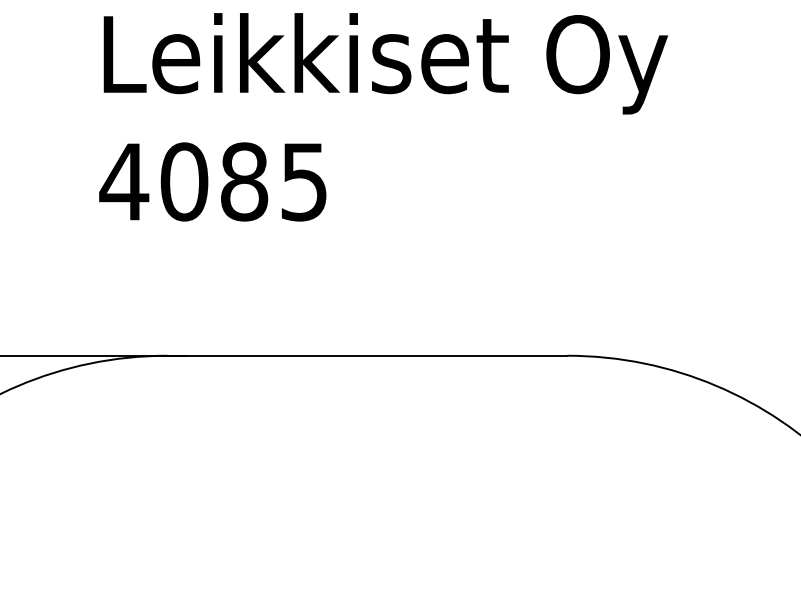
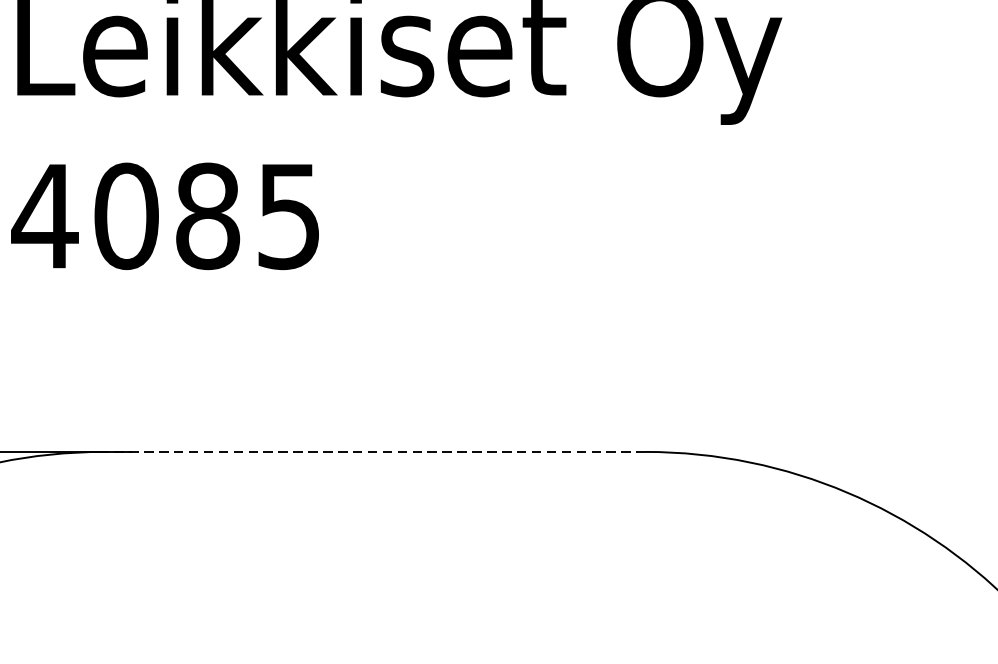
line: (366, 355) -> (373, 451), solid -> dashed

